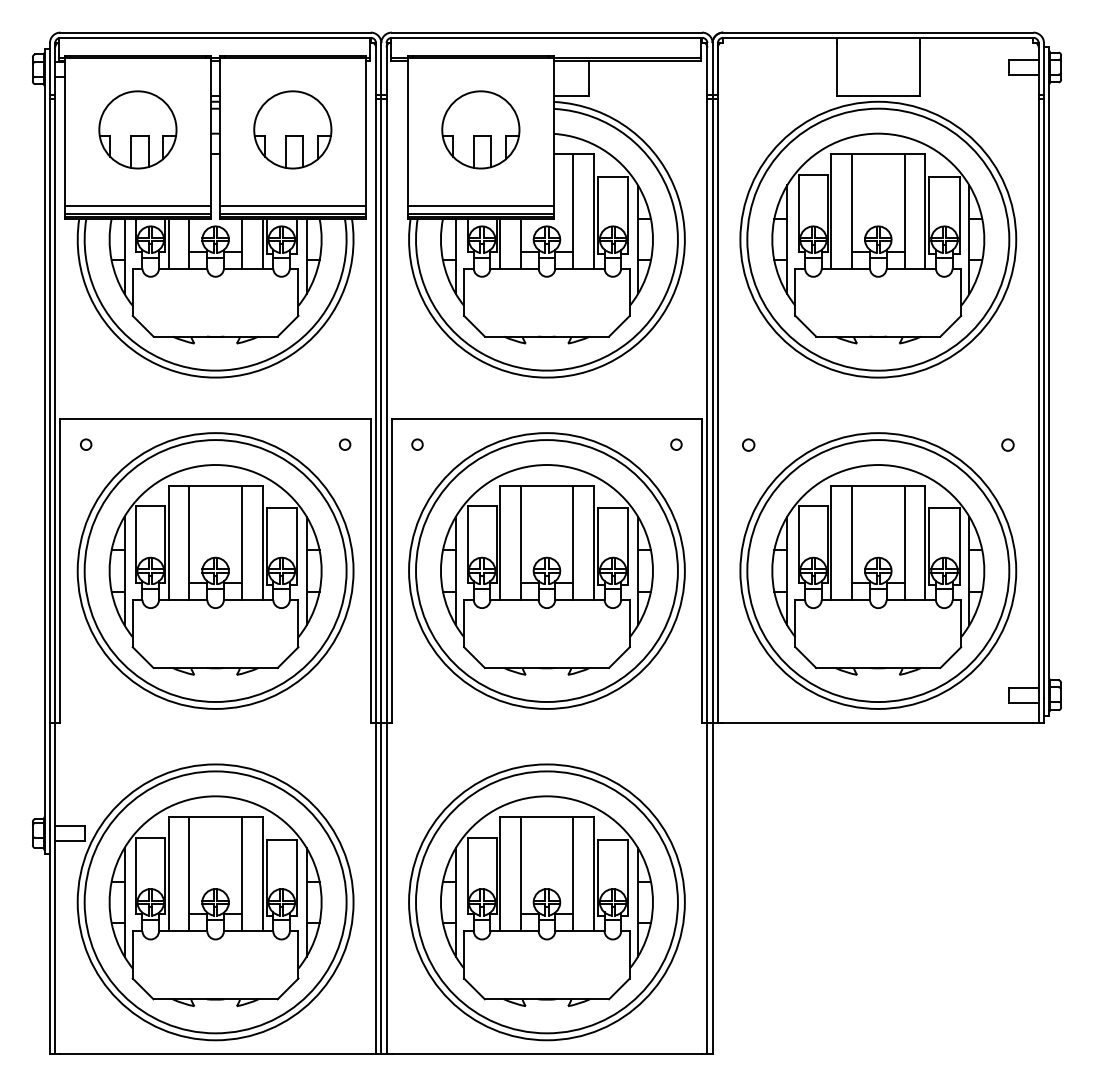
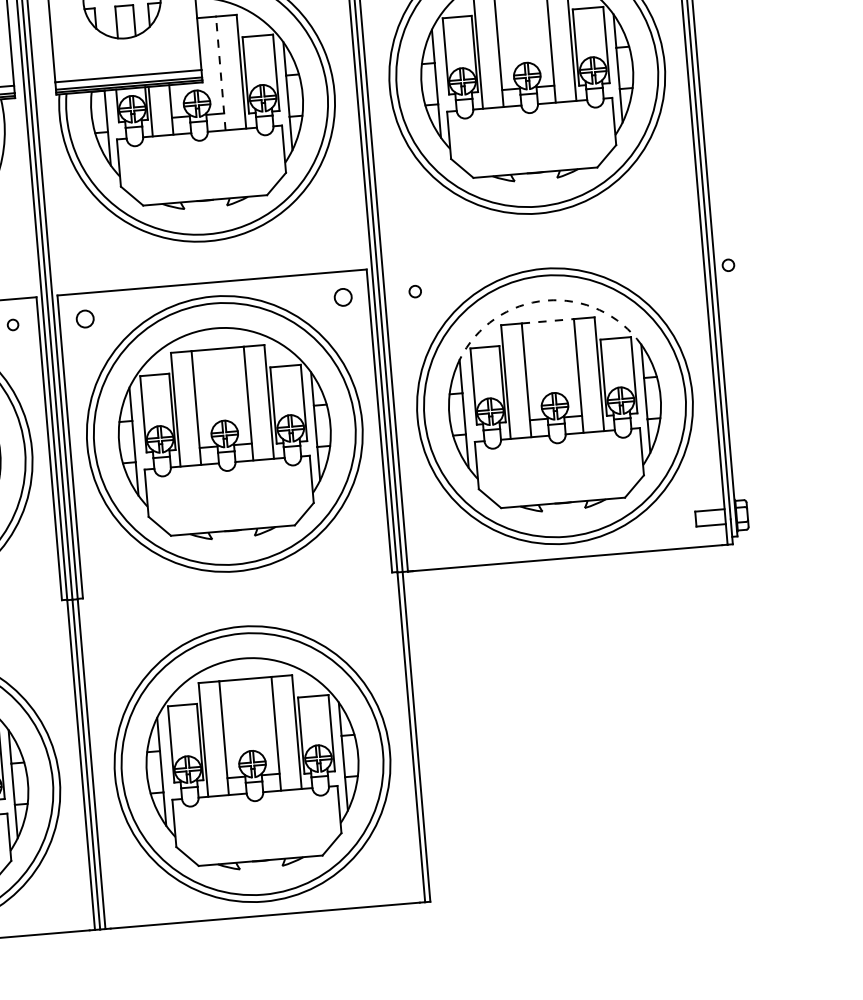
line: (573, 210) -> (221, 72), solid -> dashed
circle: (417, 444) -> (85, 318), size x1.6
circle: (676, 444) -> (343, 297), size x1.6
circle: (1007, 444) -> (727, 264), moved
arc: (878, 465) -> (546, 301), solid -> dashed
line: (878, 485) -> (548, 321), solid -> dashed

